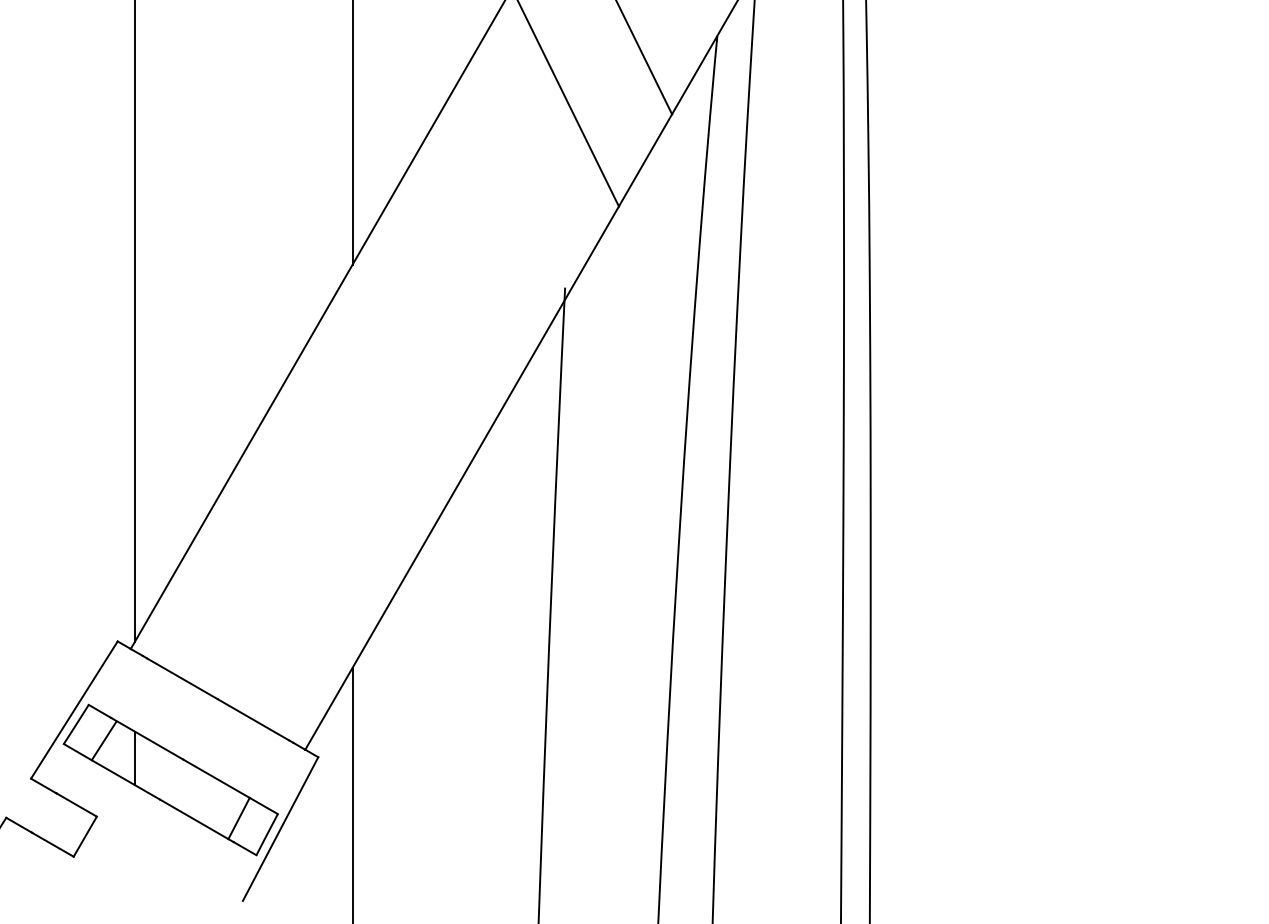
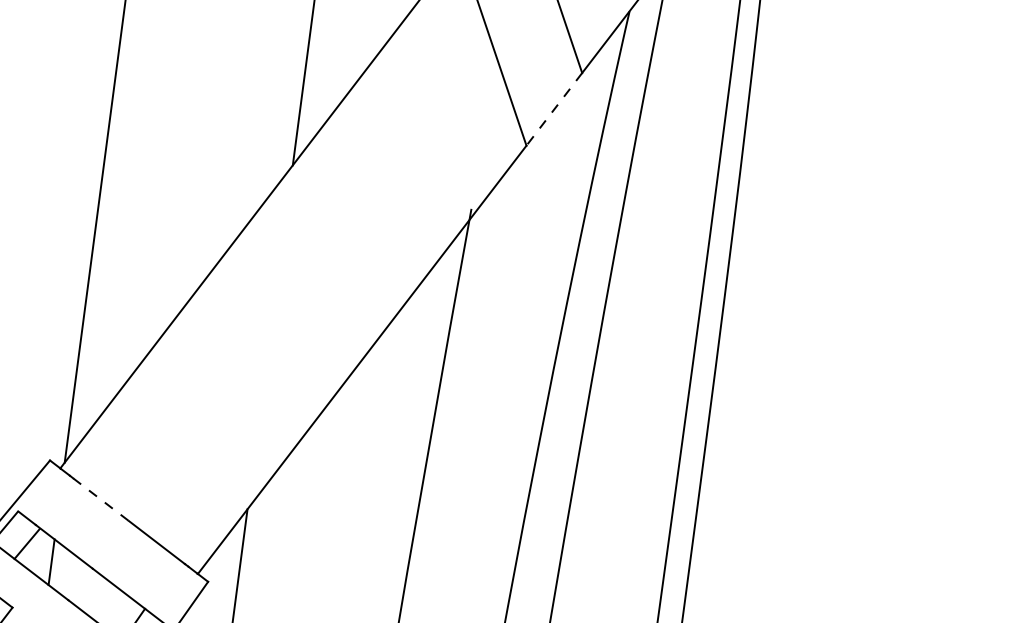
line: (645, 160) -> (554, 109), solid -> dashed
line: (182, 678) -> (101, 499), solid -> dashed

